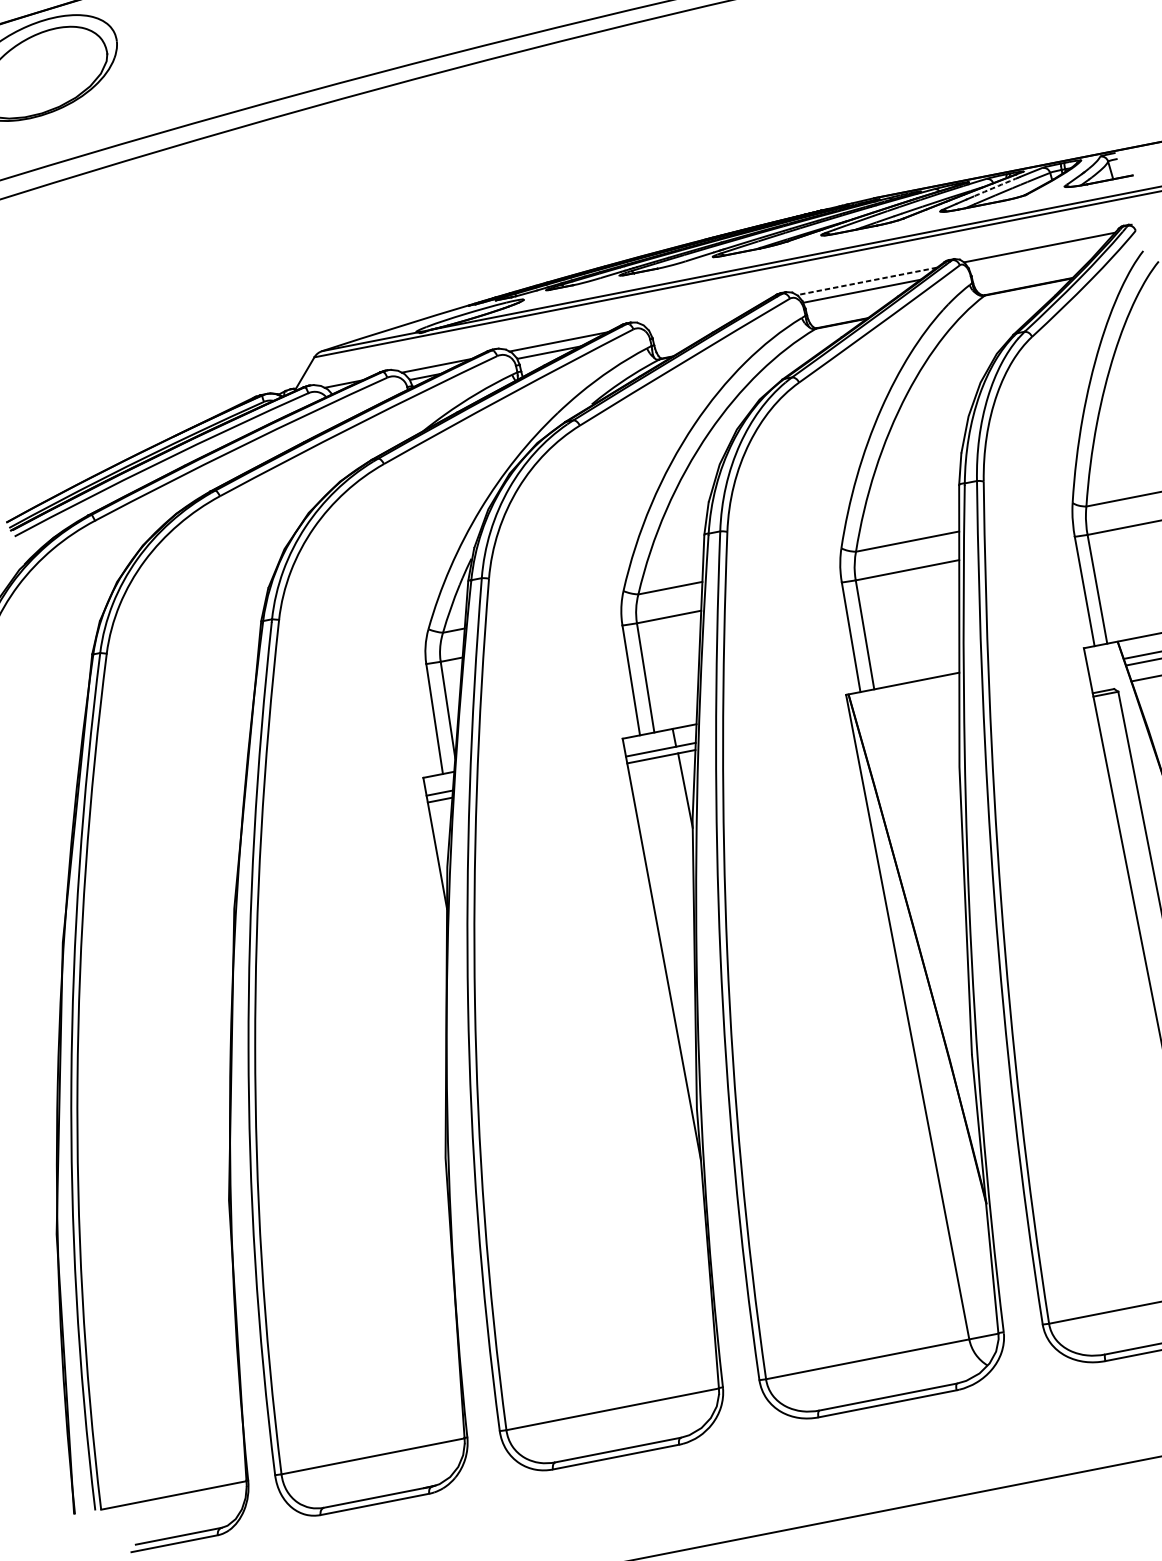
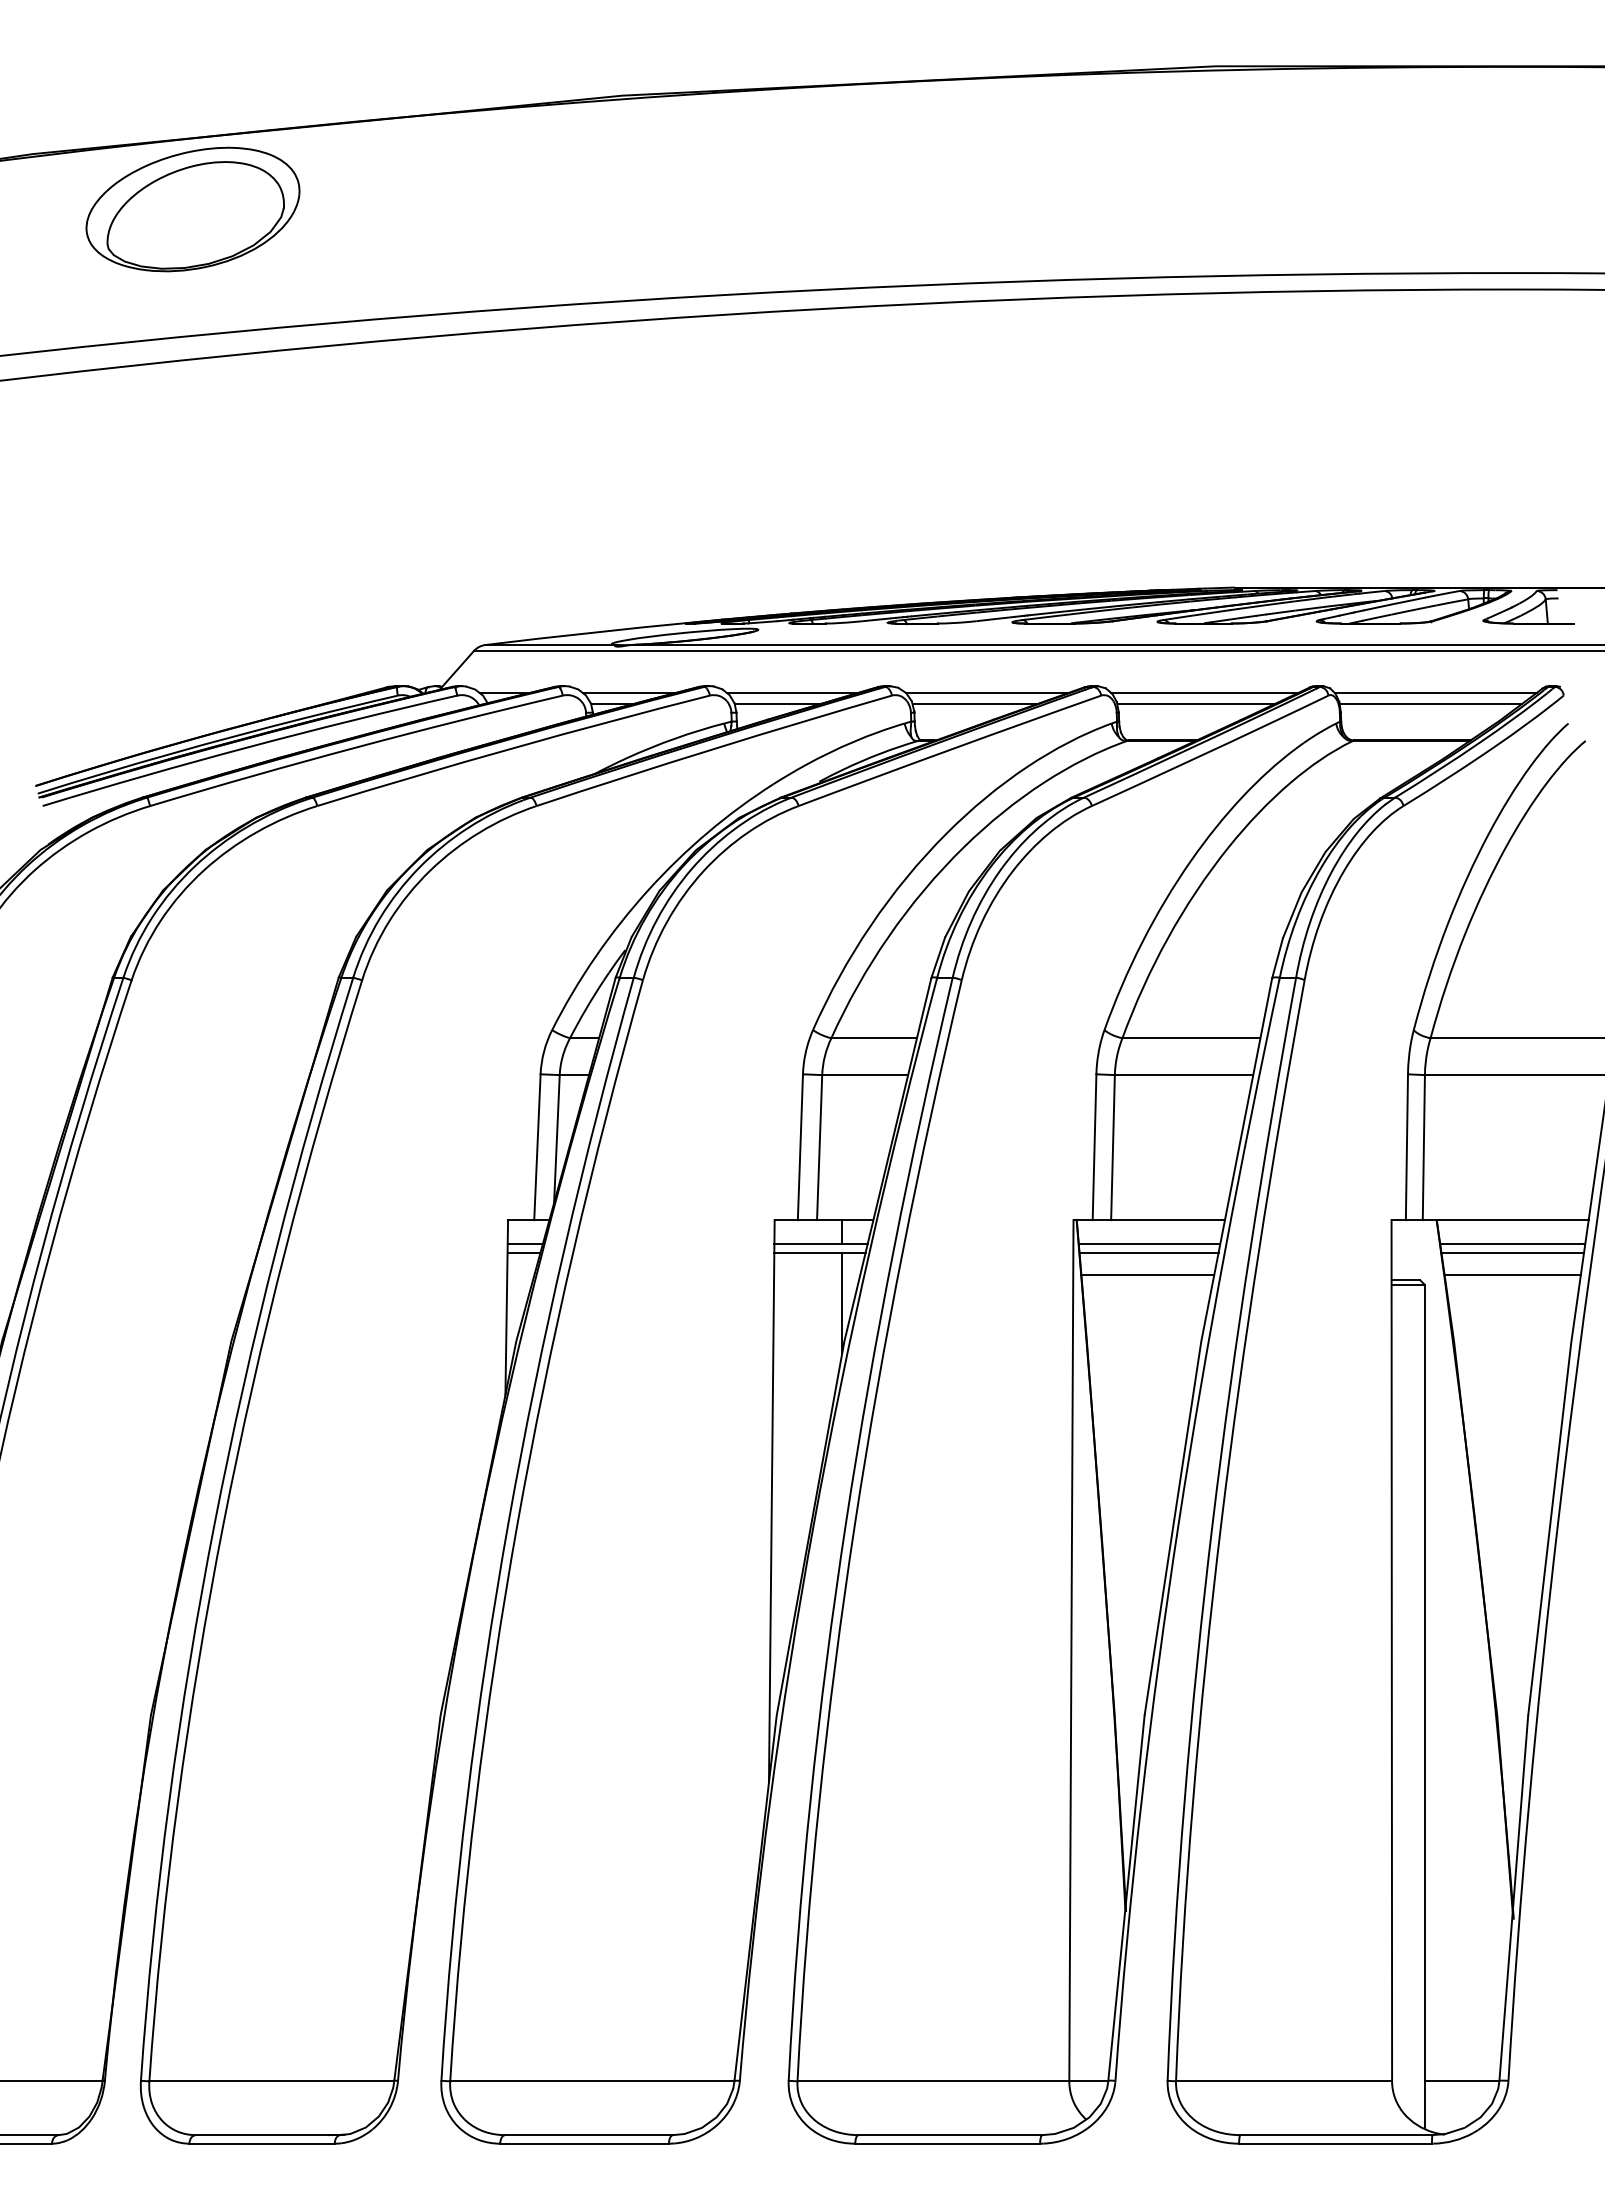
arc: (995, 186) -> (1394, 603), dashed -> solid
line: (1037, 257) -> (1430, 704), added
line: (866, 281) -> (1204, 692), dashed -> solid
line: (703, 313) -> (986, 692), added
line: (697, 323) -> (975, 704), added
line: (906, 701) -> (1149, 1243), added
line: (907, 708) -> (1148, 1253), added
line: (909, 724) -> (1147, 1274), added

